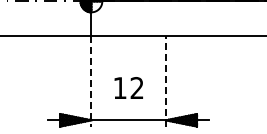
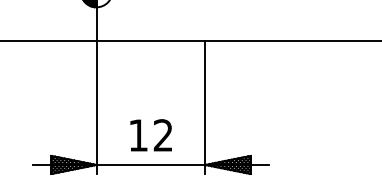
line: (165, 80) -> (204, 106), dashed -> solid
line: (91, 81) -> (96, 108), dashed -> solid
text: (128, 87) -> (150, 134), moved

